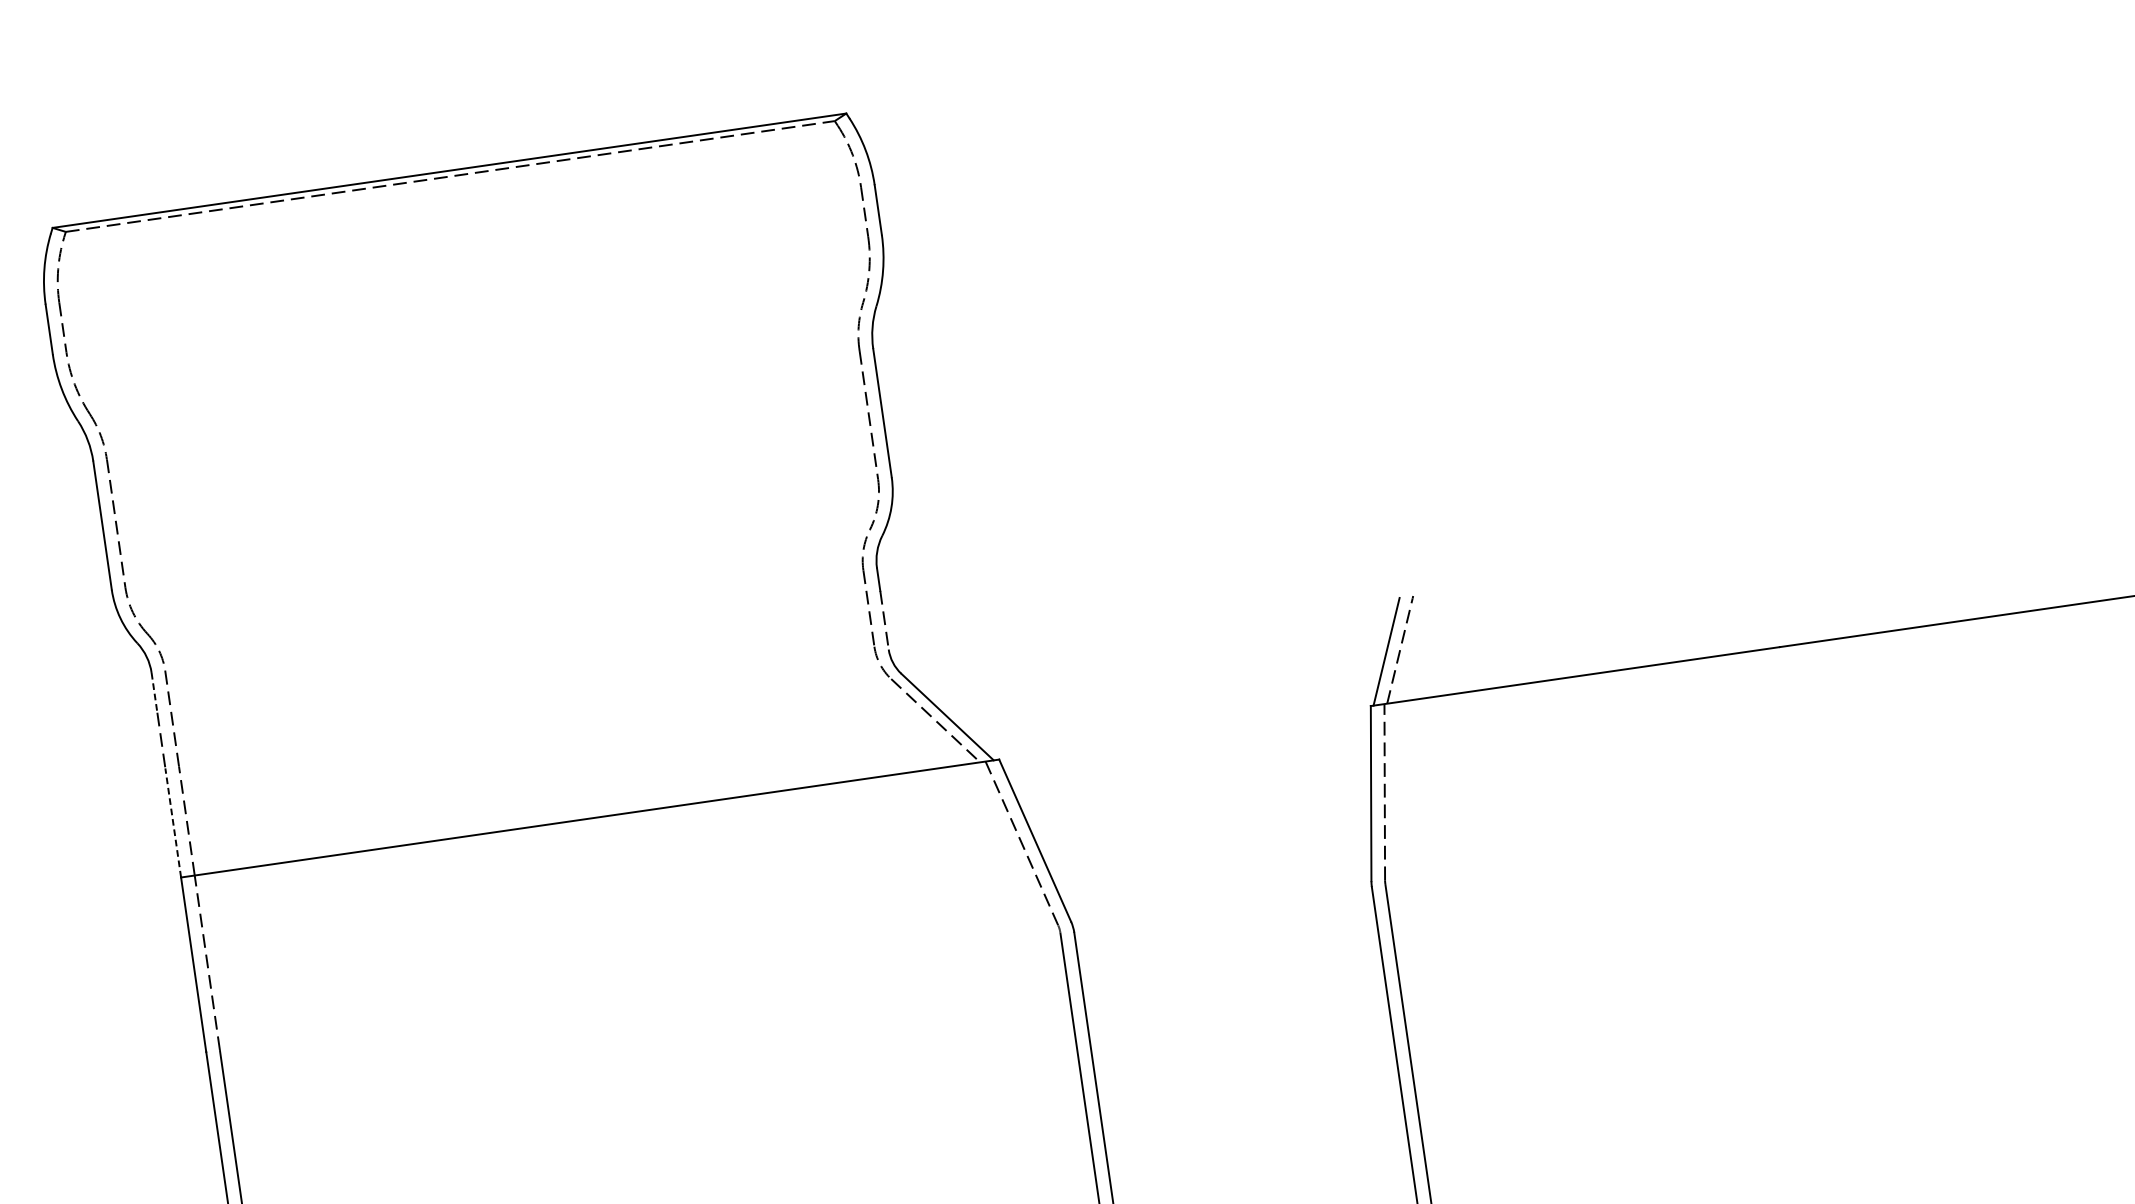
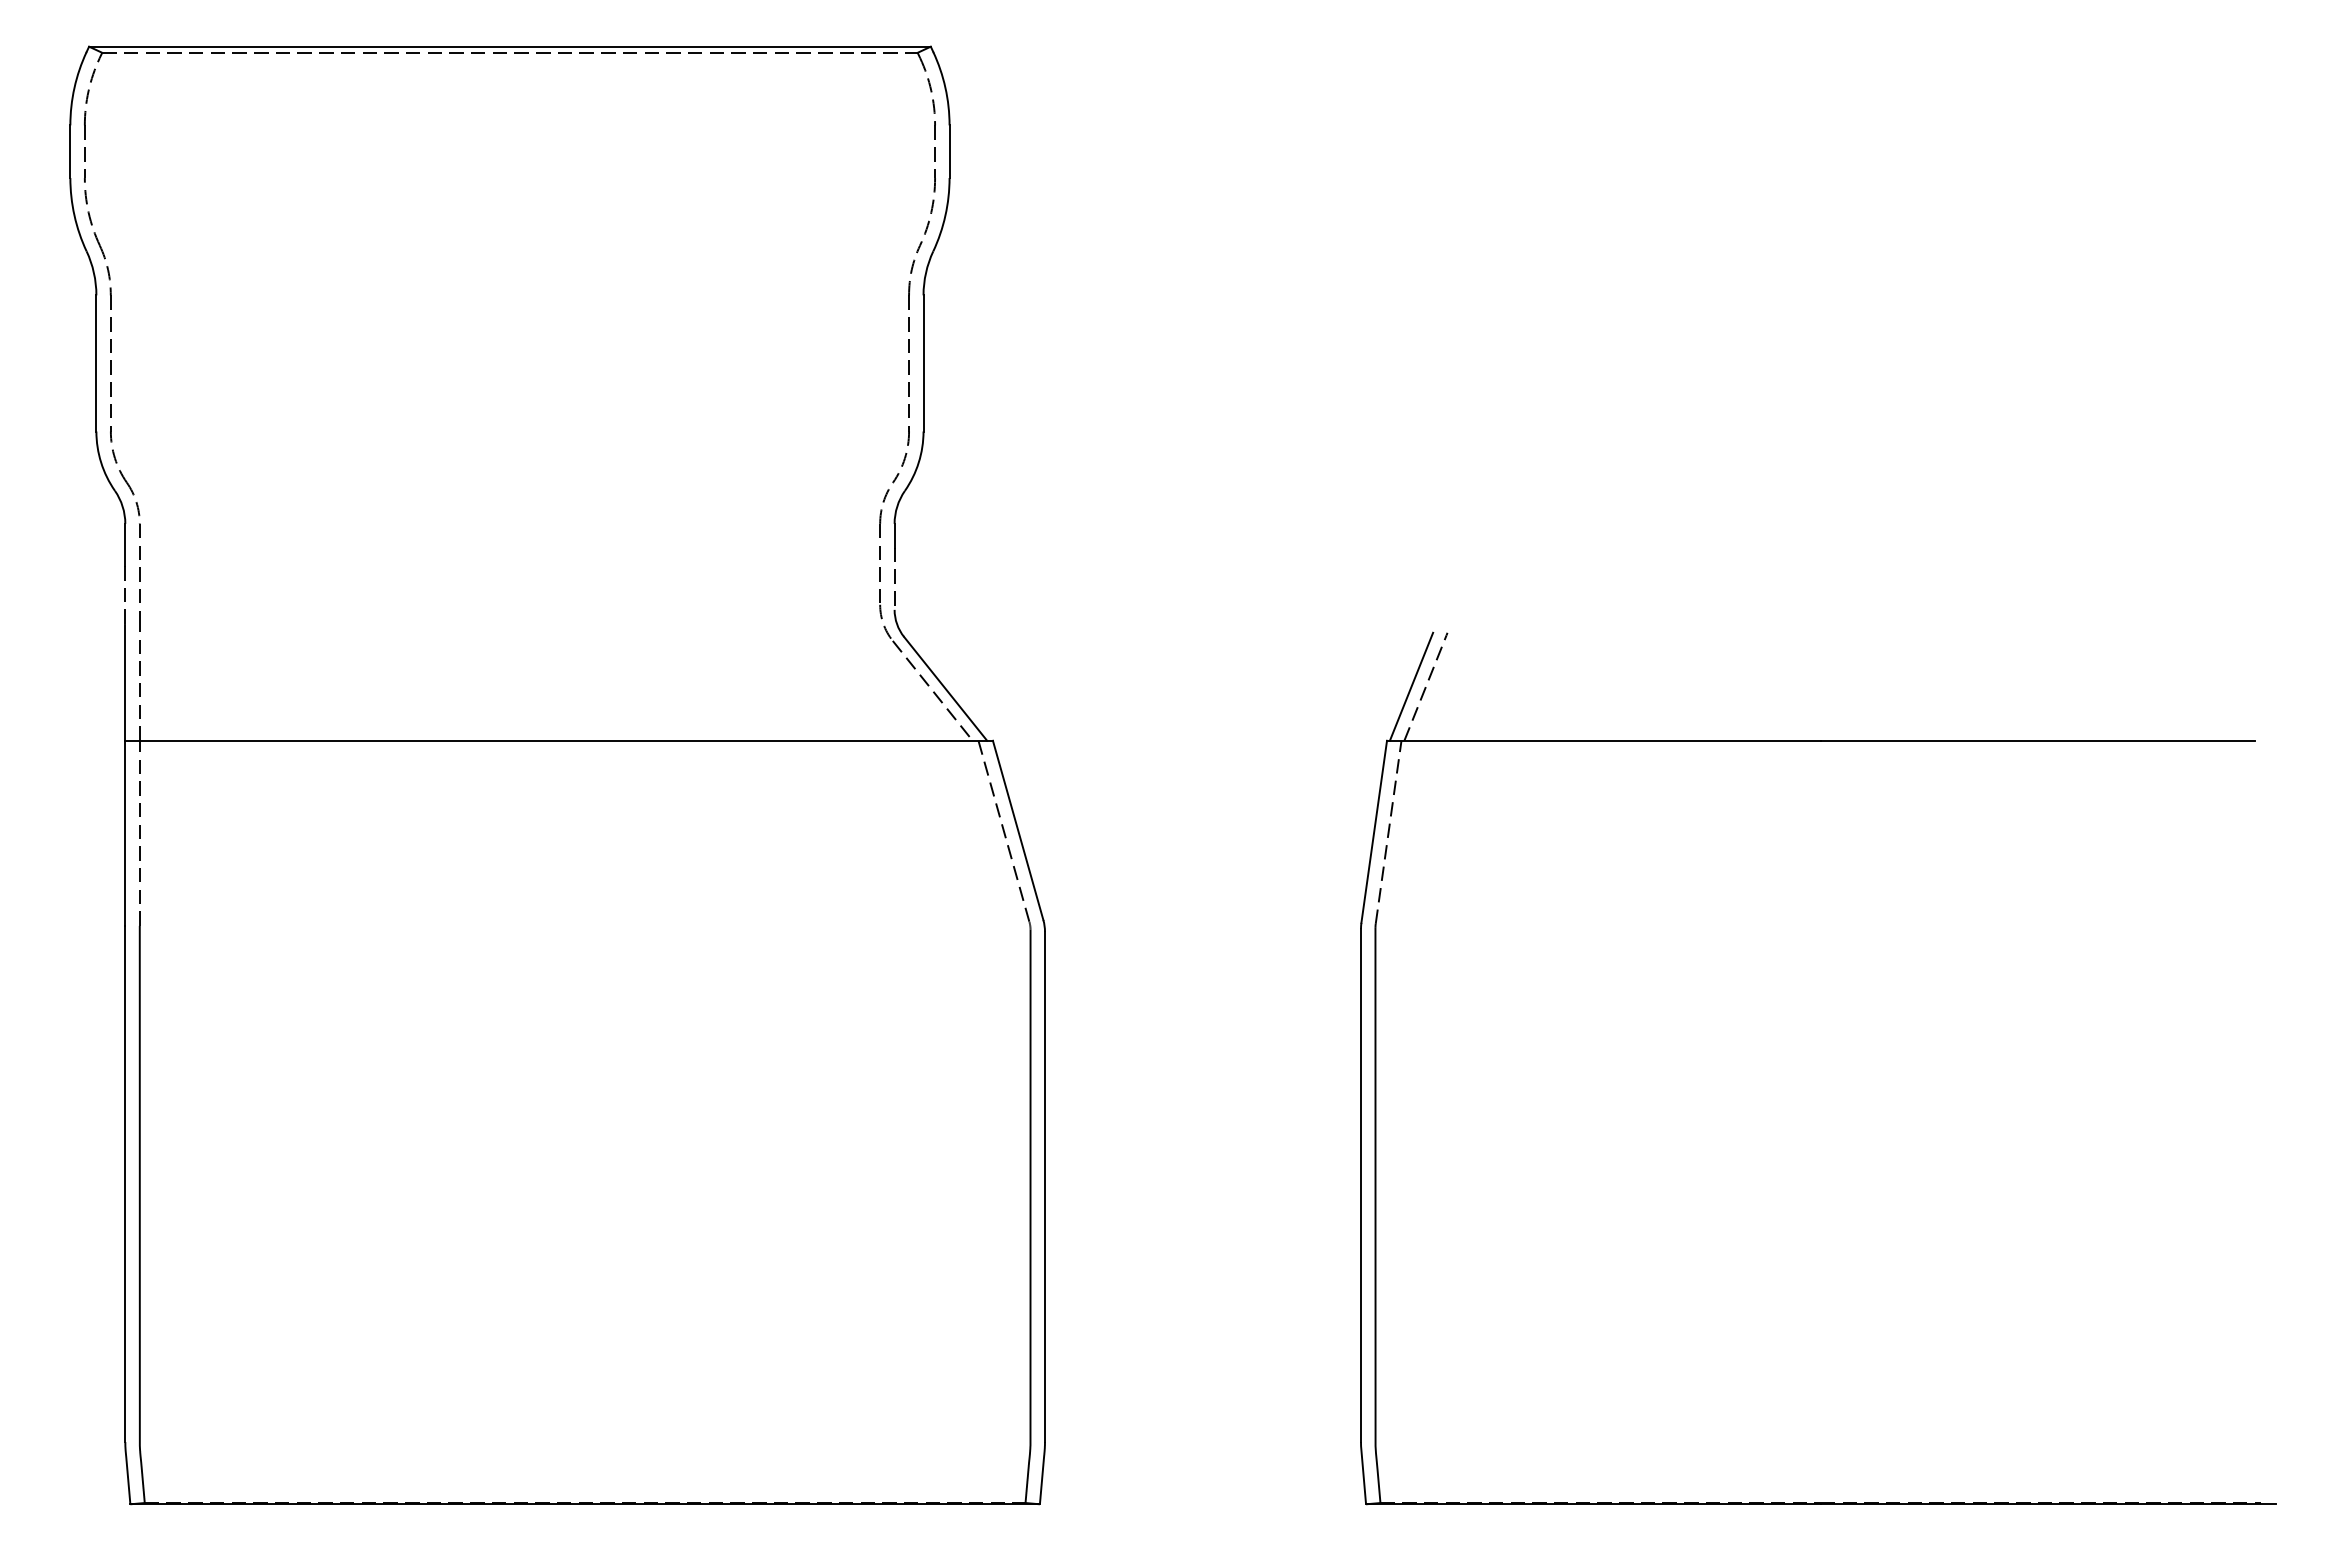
line: (154, 693) -> (125, 545), dashed -> solid
line: (173, 822) -> (125, 682), dashed -> solid

